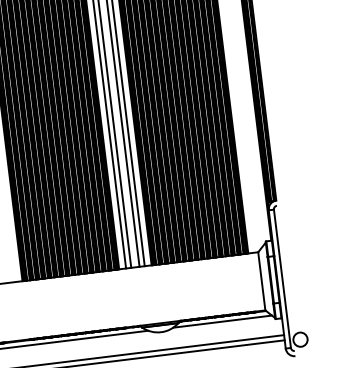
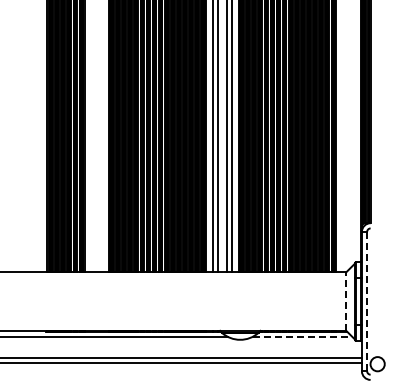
line: (282, 278) -> (367, 301), solid -> dashed
line: (261, 281) -> (346, 301), solid -> dashed
line: (222, 321) -> (302, 336), solid -> dashed

